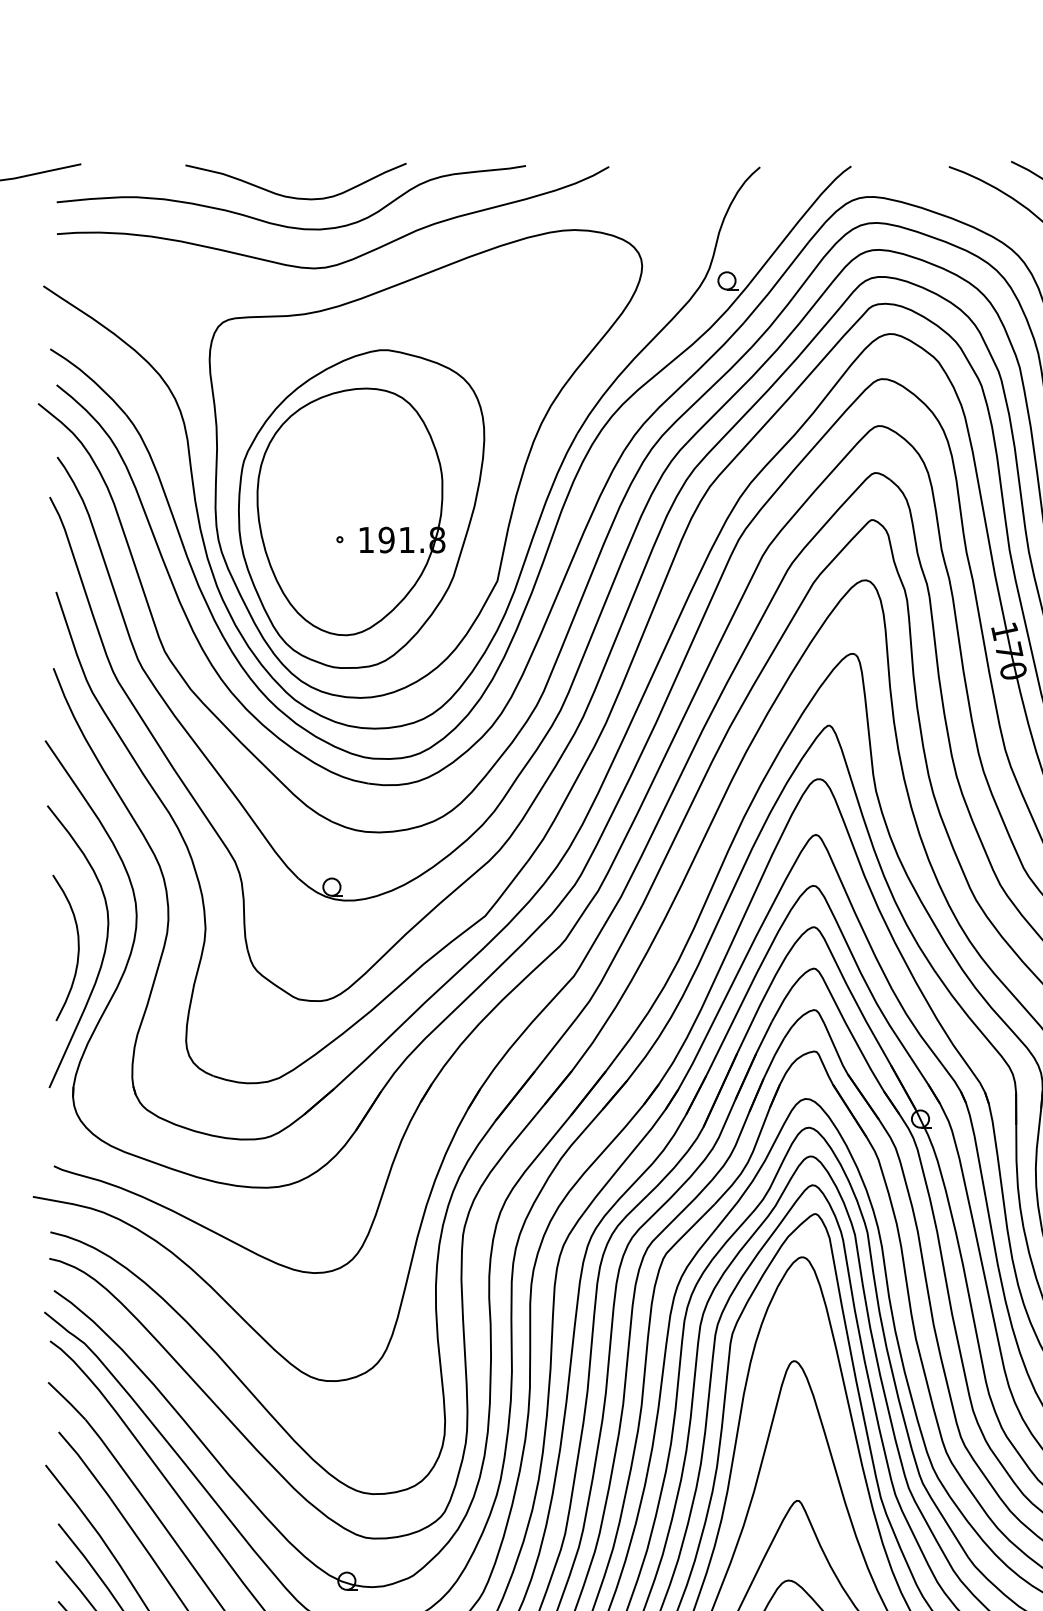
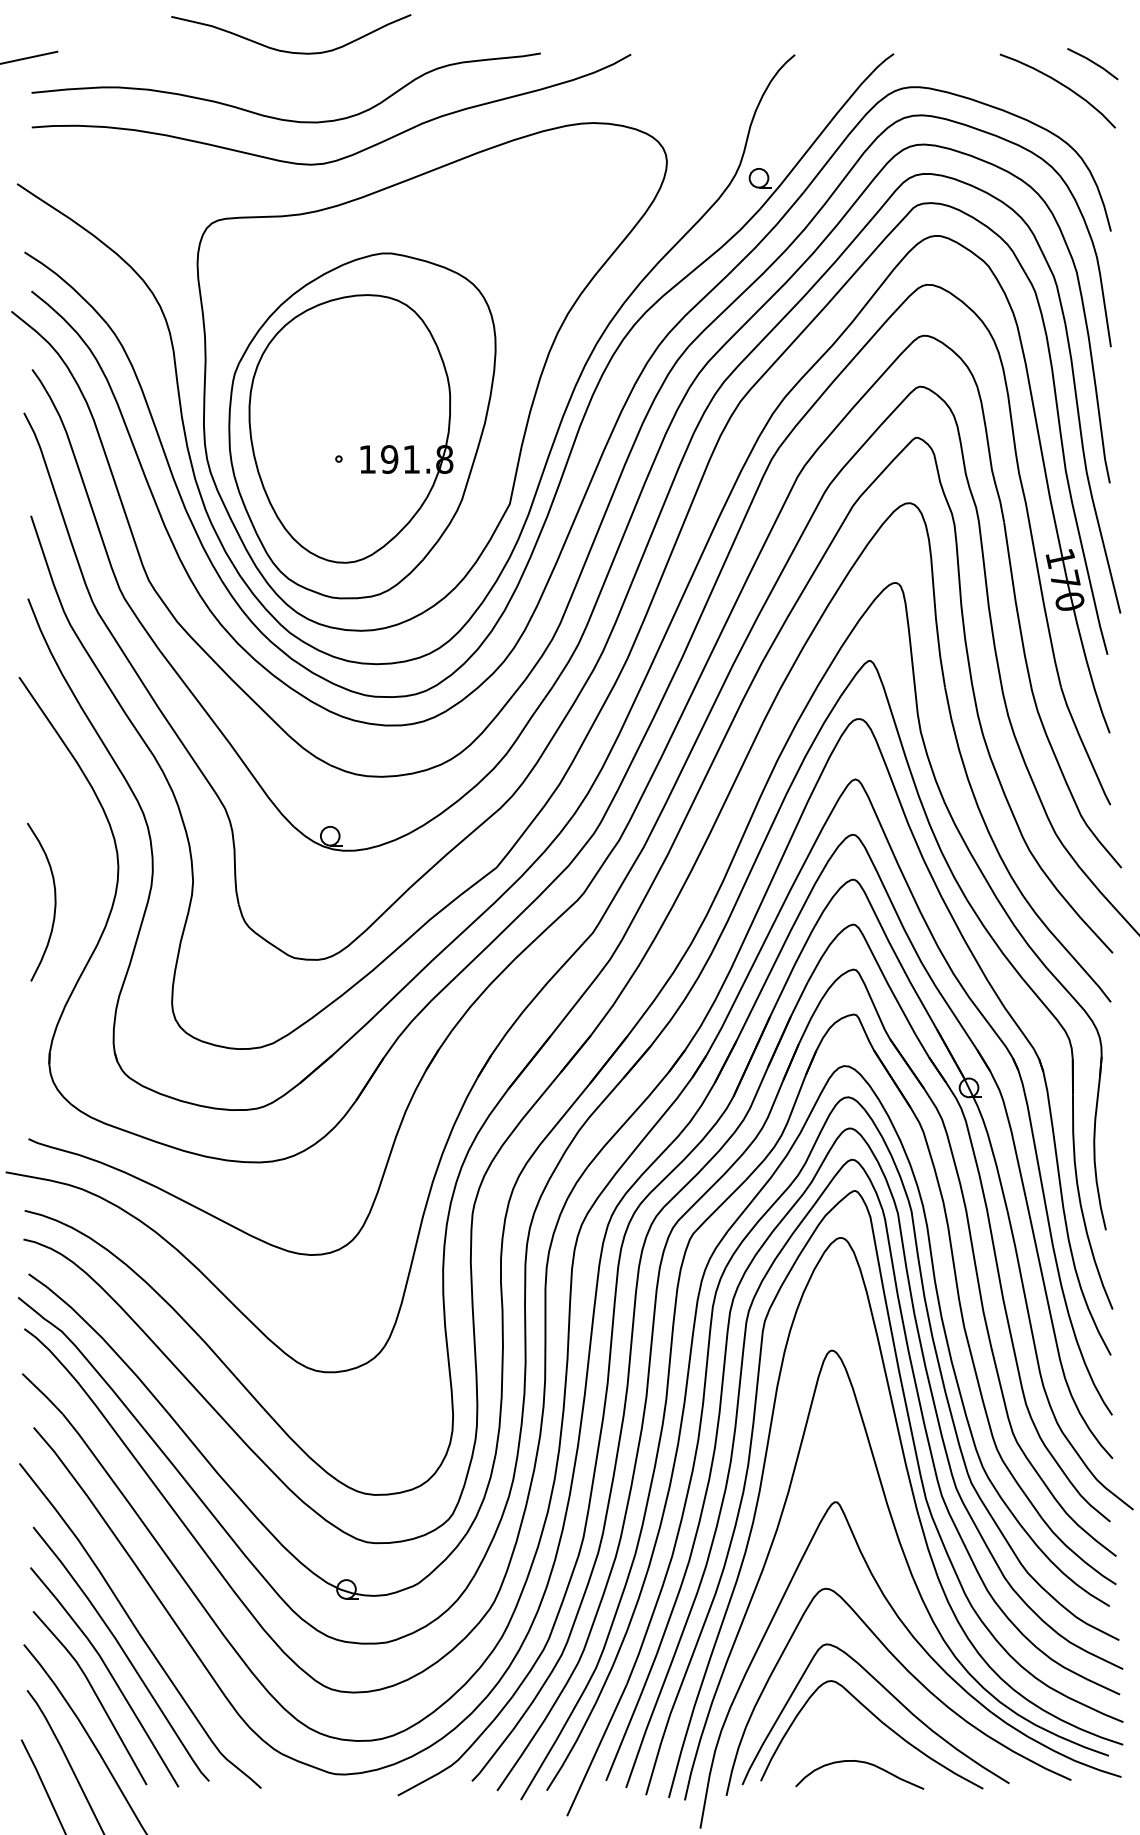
curve: (296, 197) -> (291, 51), moved
curve: (103, 952) -> (82, 907), removed

